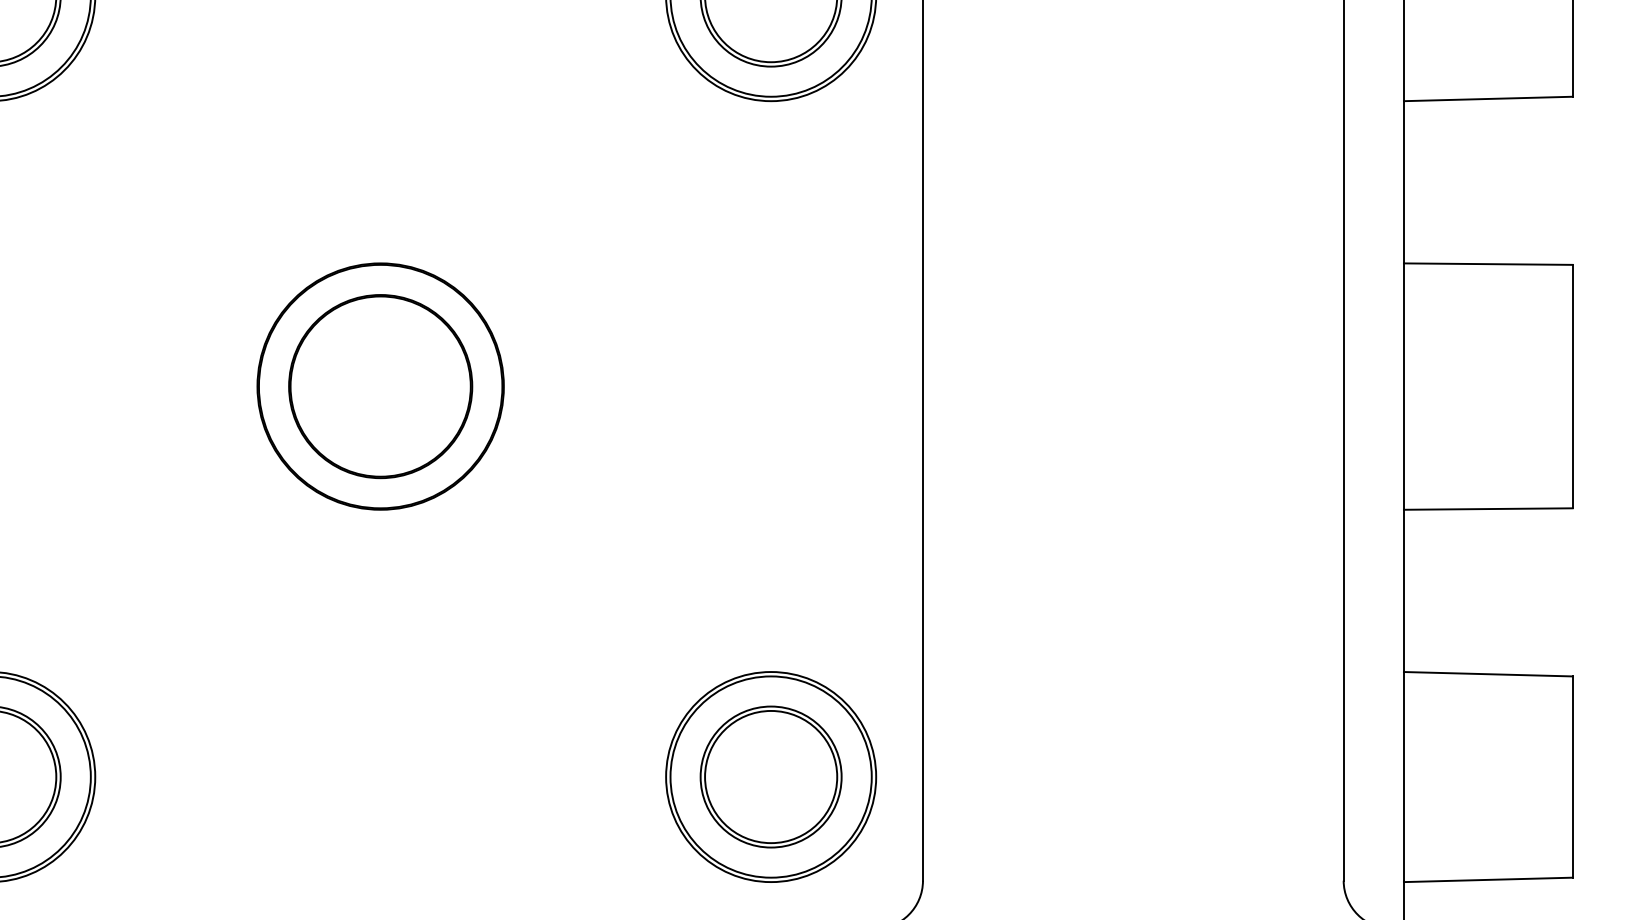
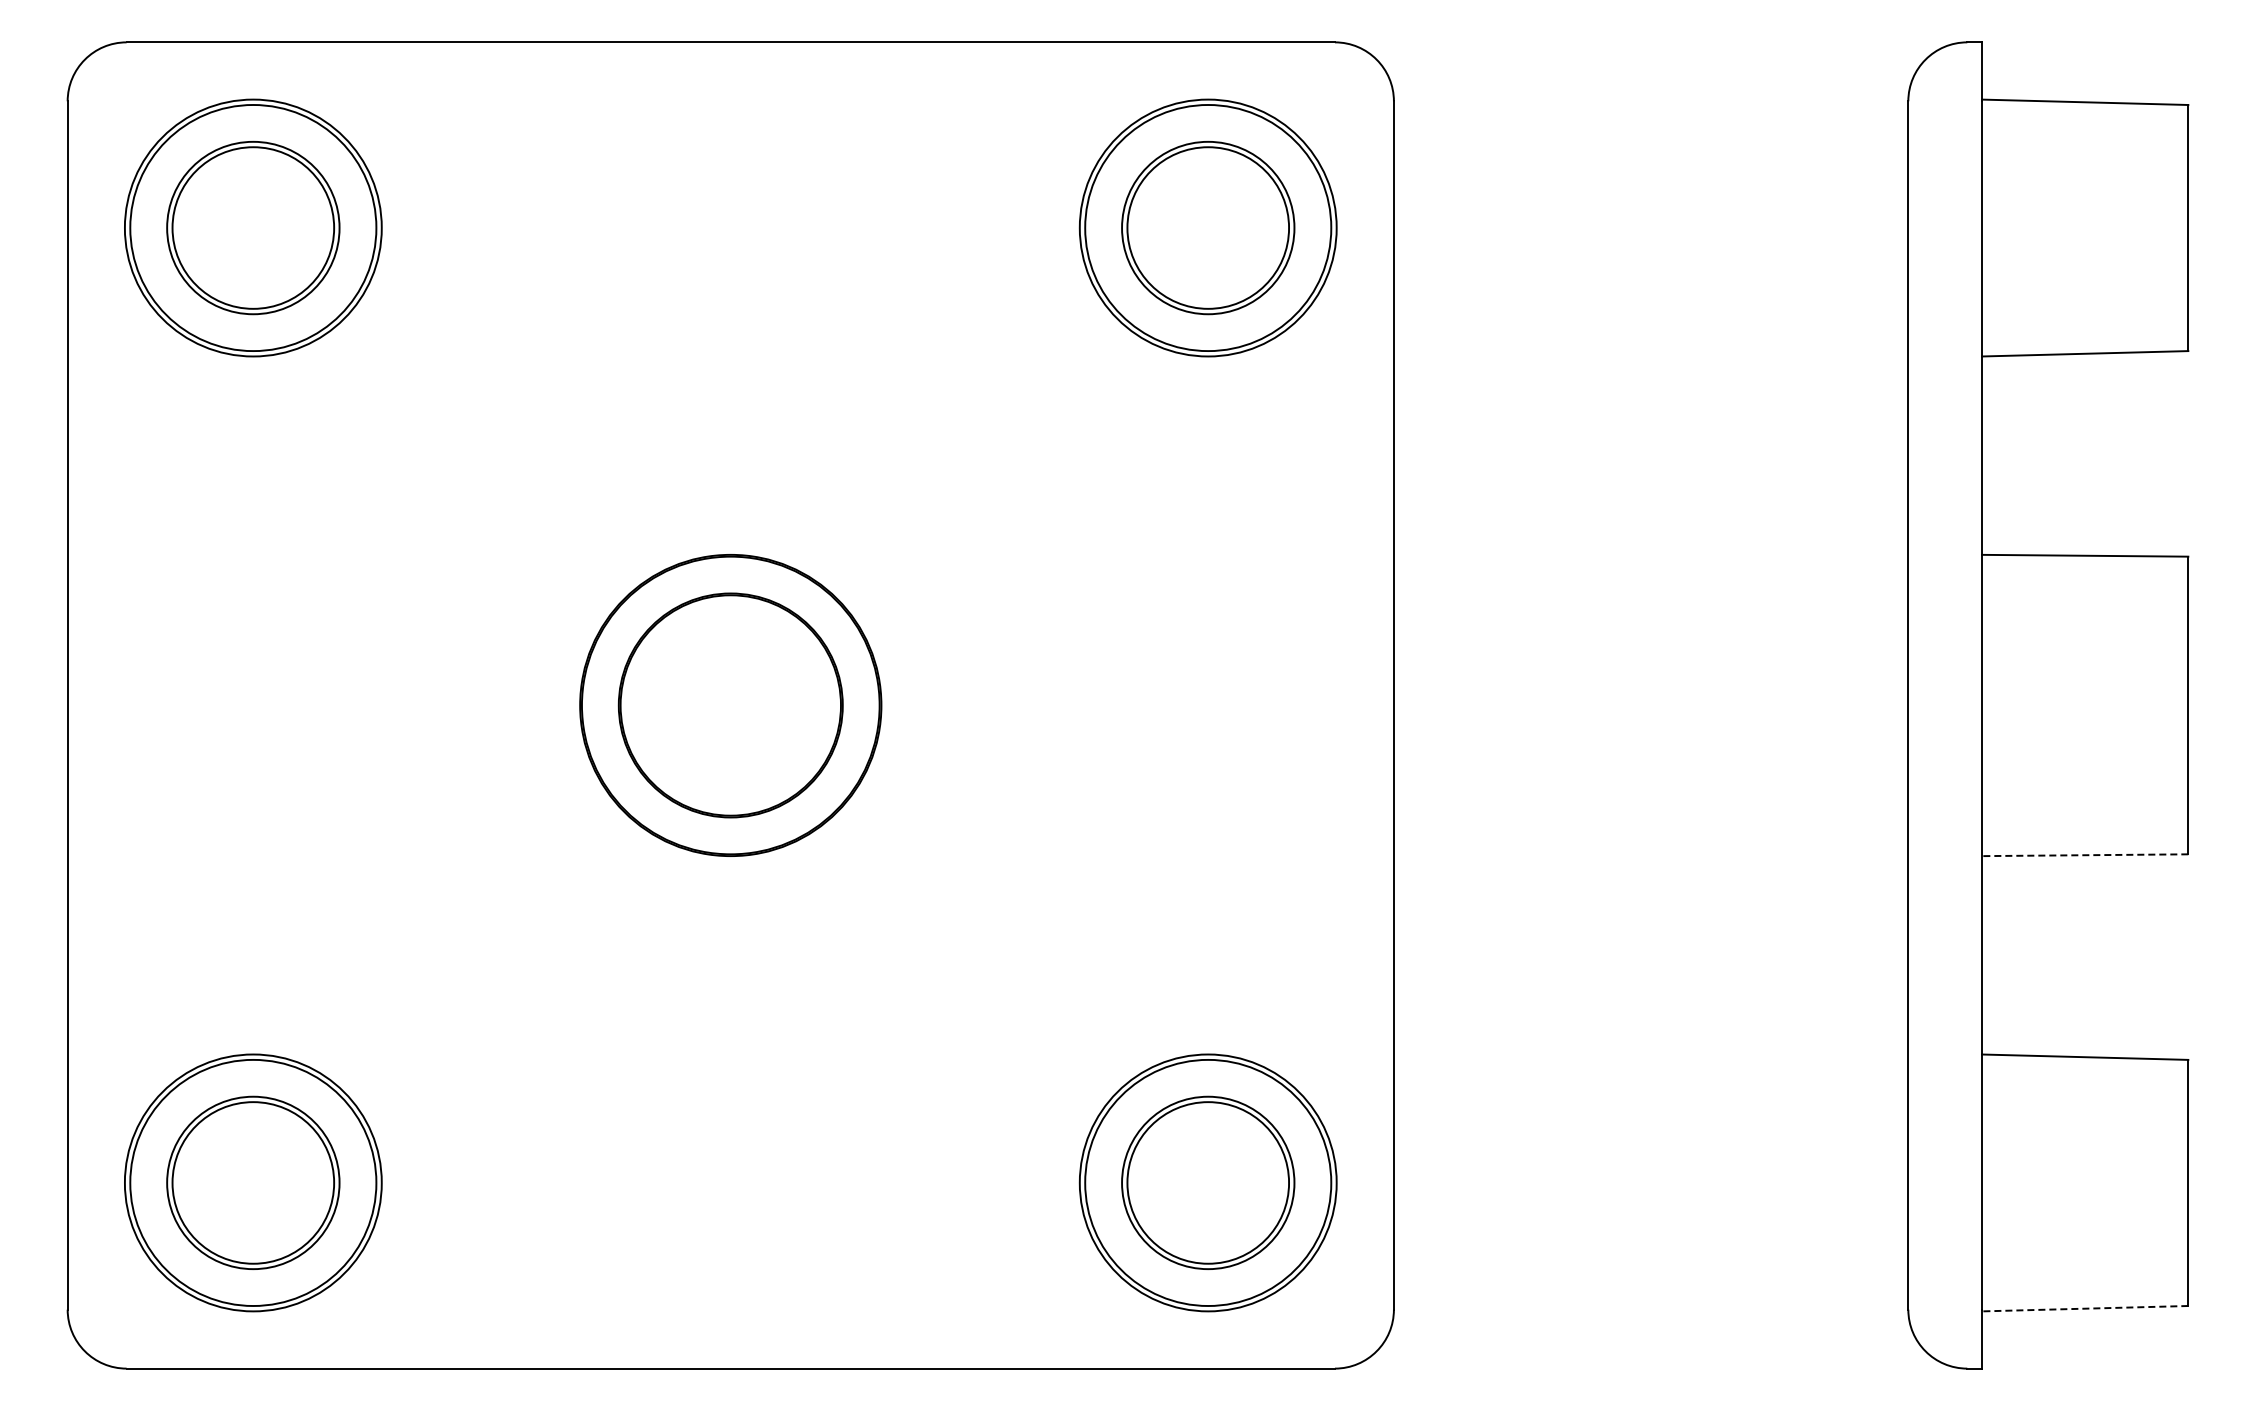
line: (1487, 509) -> (2084, 855), solid -> dashed
line: (1487, 879) -> (2084, 1308), solid -> dashed

